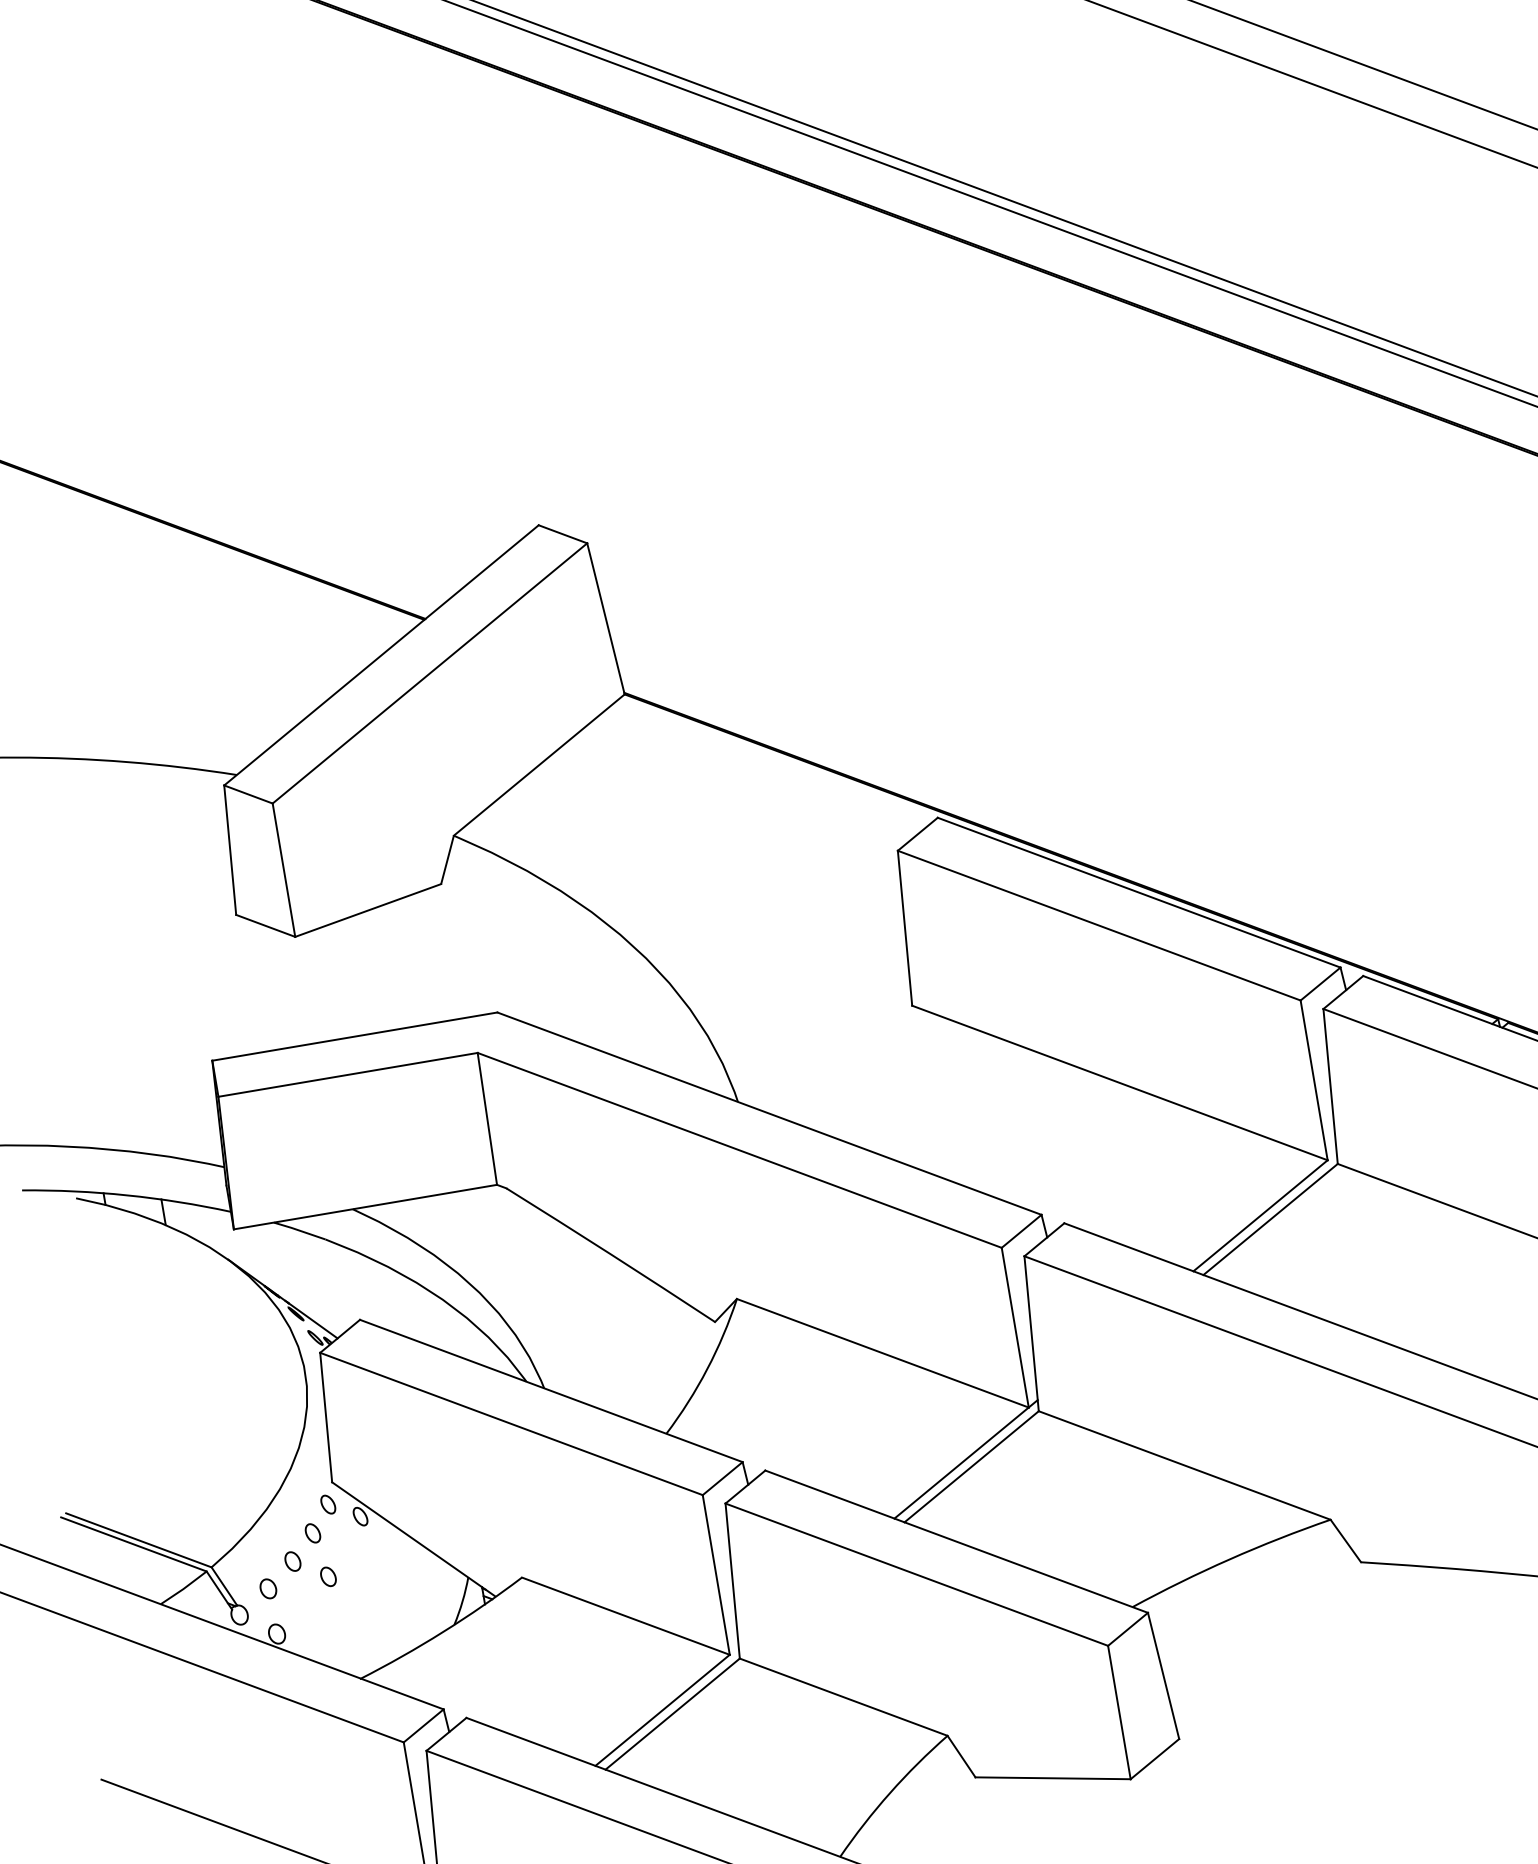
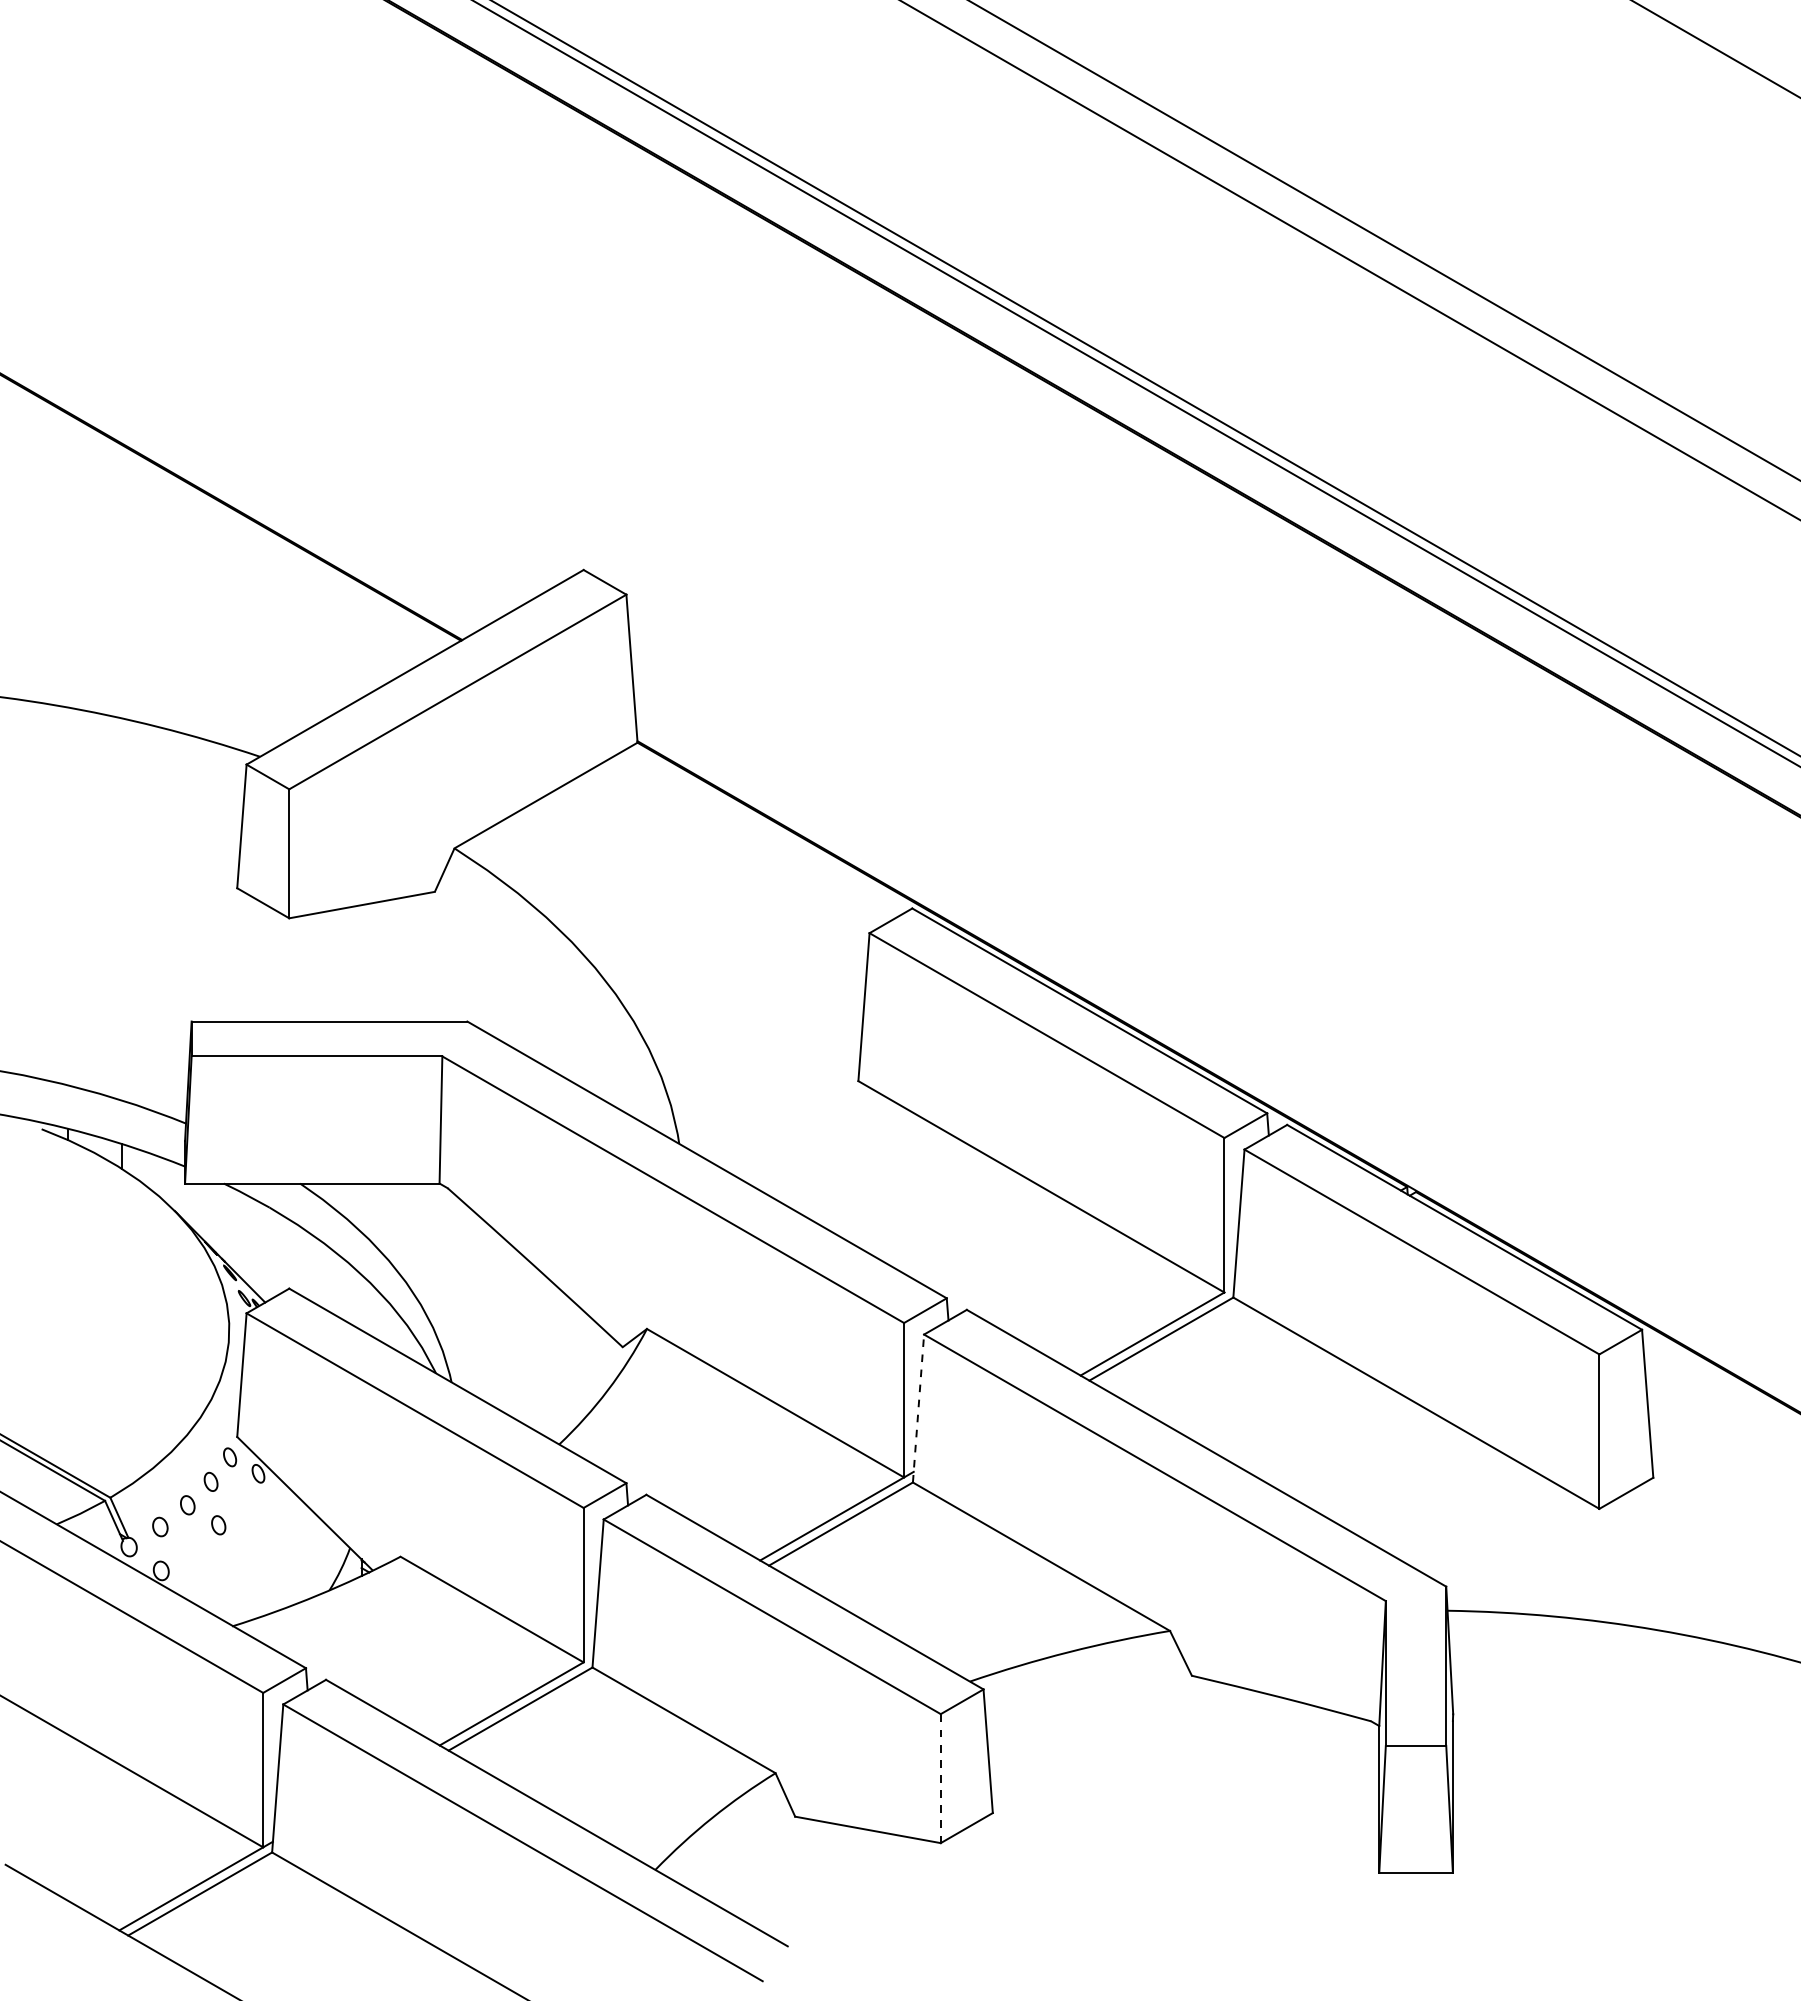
line: (1031, 1333) -> (918, 1408), solid -> dashed
line: (1119, 1712) -> (940, 1778), solid -> dashed

